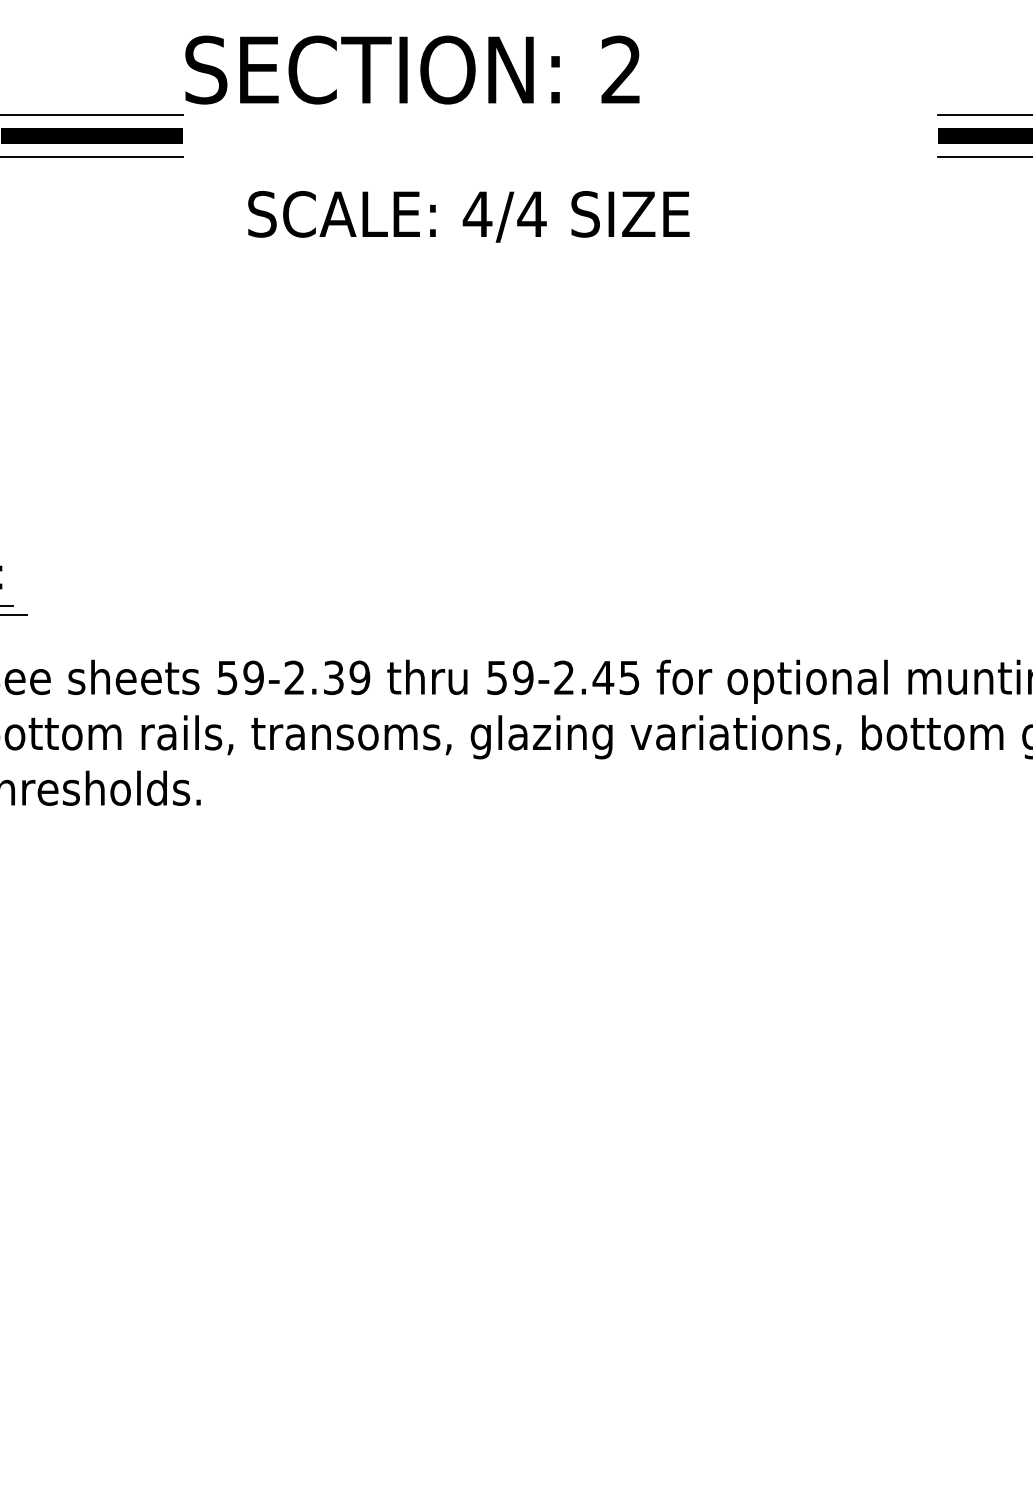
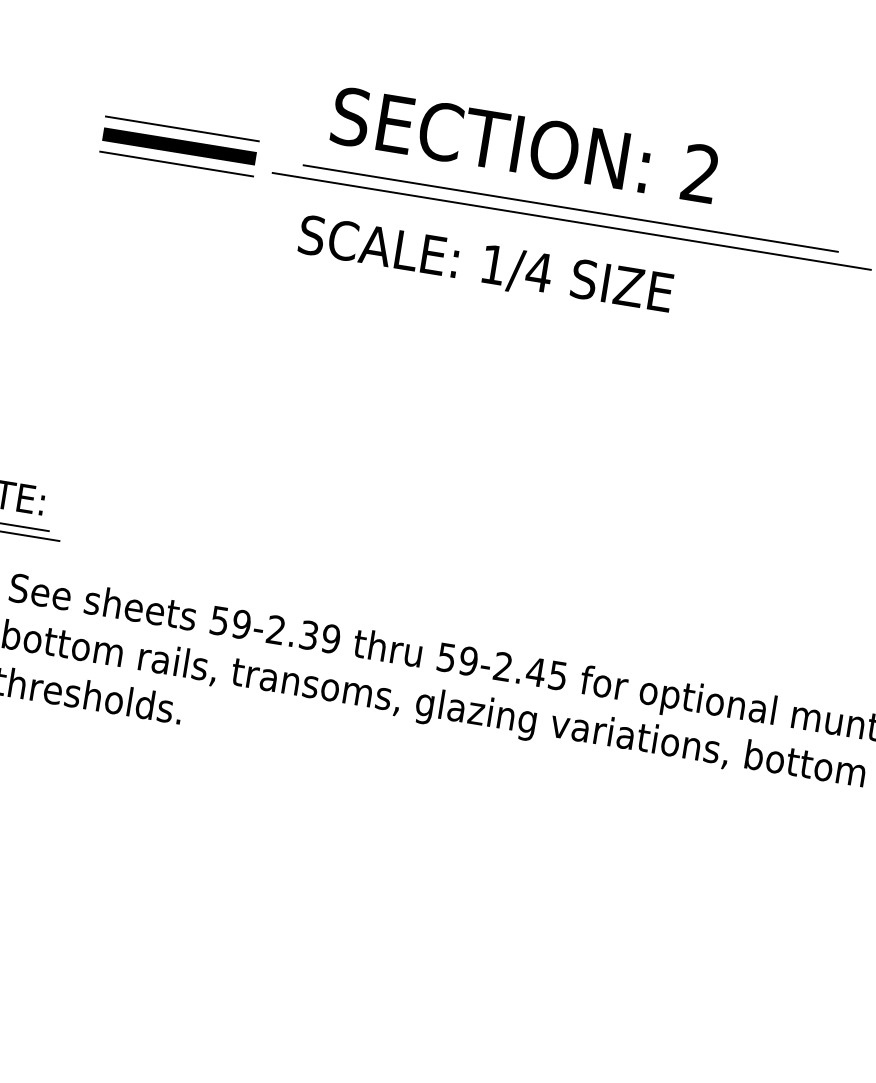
text: (412, 69) -> (524, 144), moved
line: (556, 134) -> (570, 208), added
line: (560, 149) -> (572, 221), added
text: (477, 213) -> (493, 264), 4/4 -> 1/4

